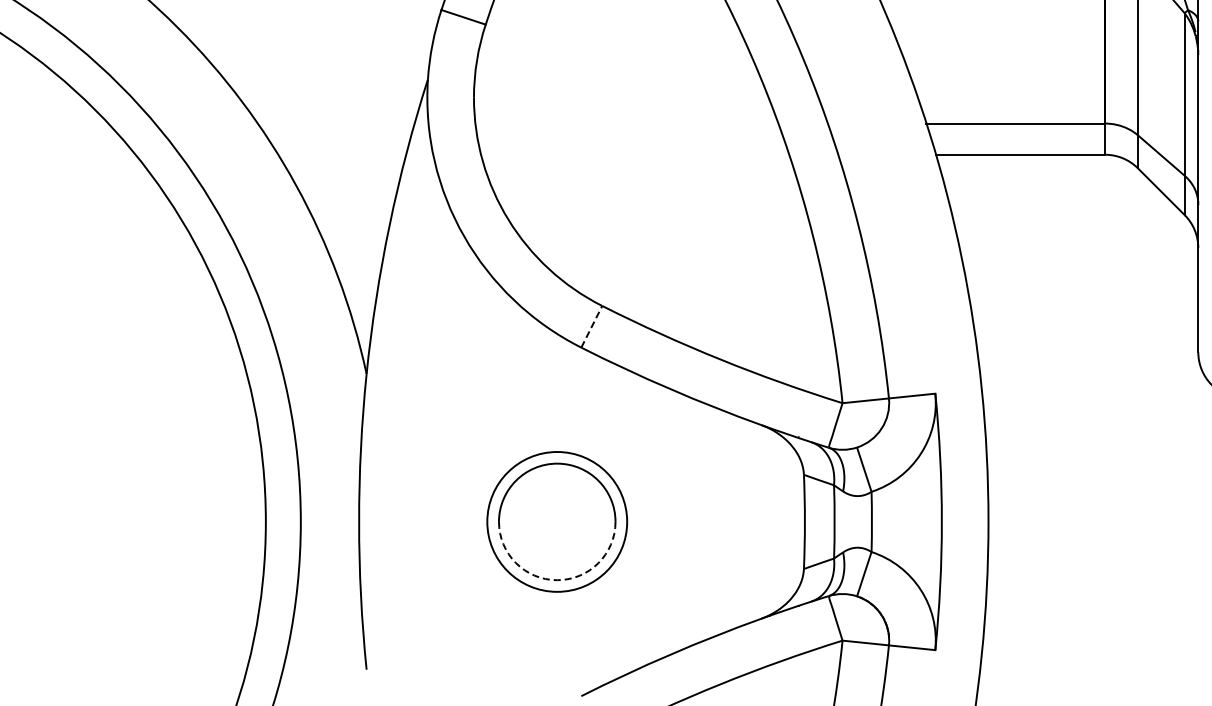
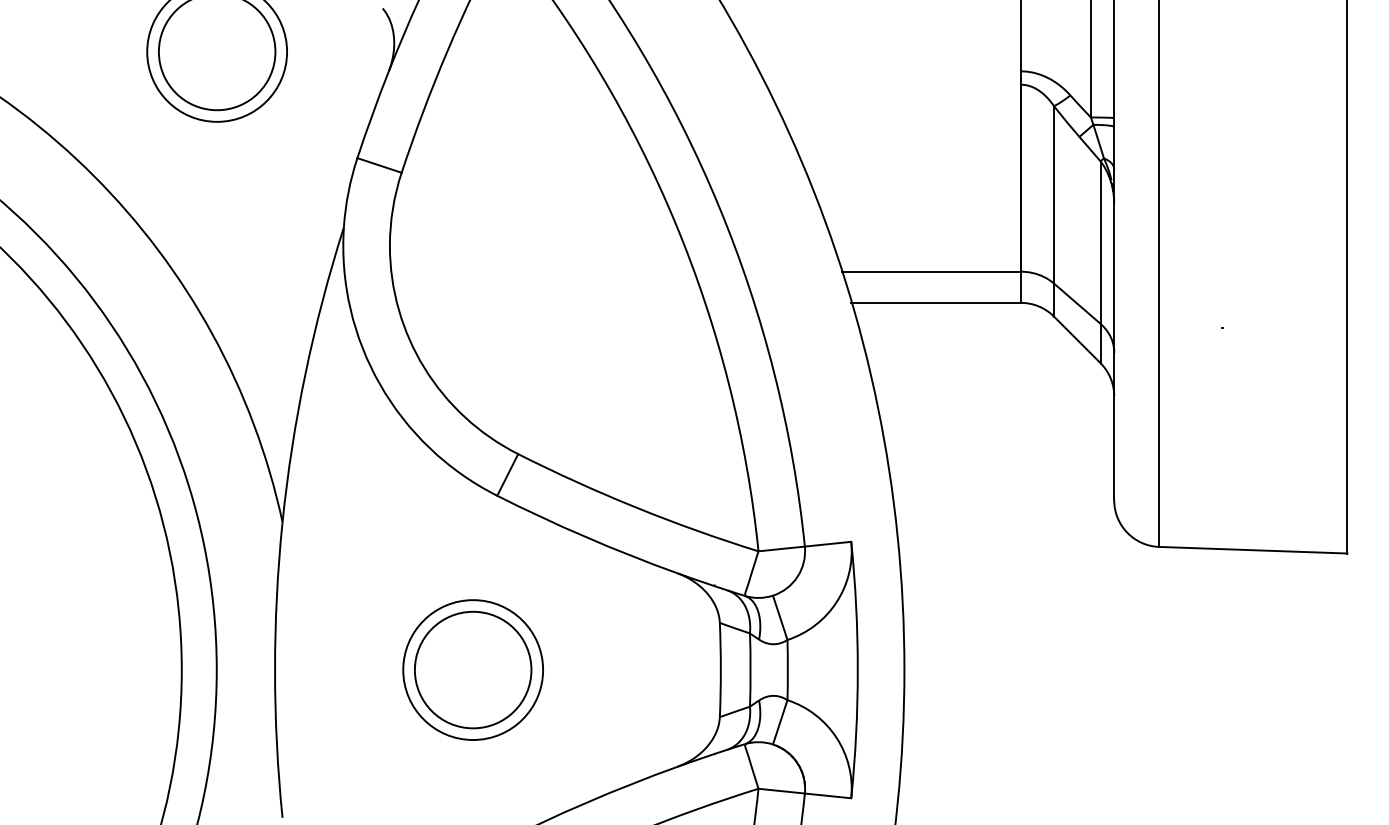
line: (591, 326) -> (507, 474), dashed -> solid
arc: (557, 580) -> (473, 728), dashed -> solid

